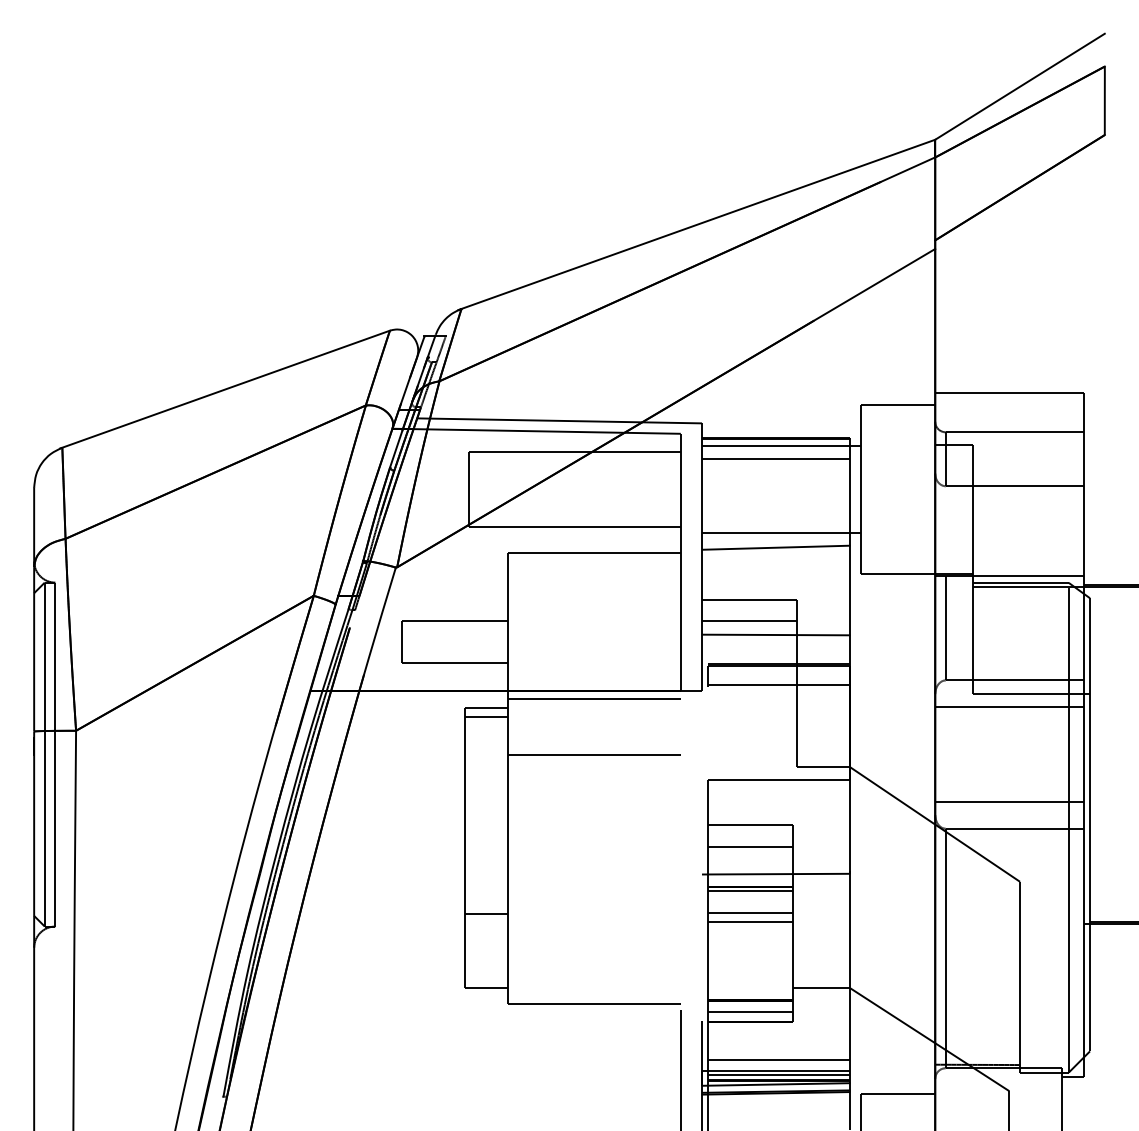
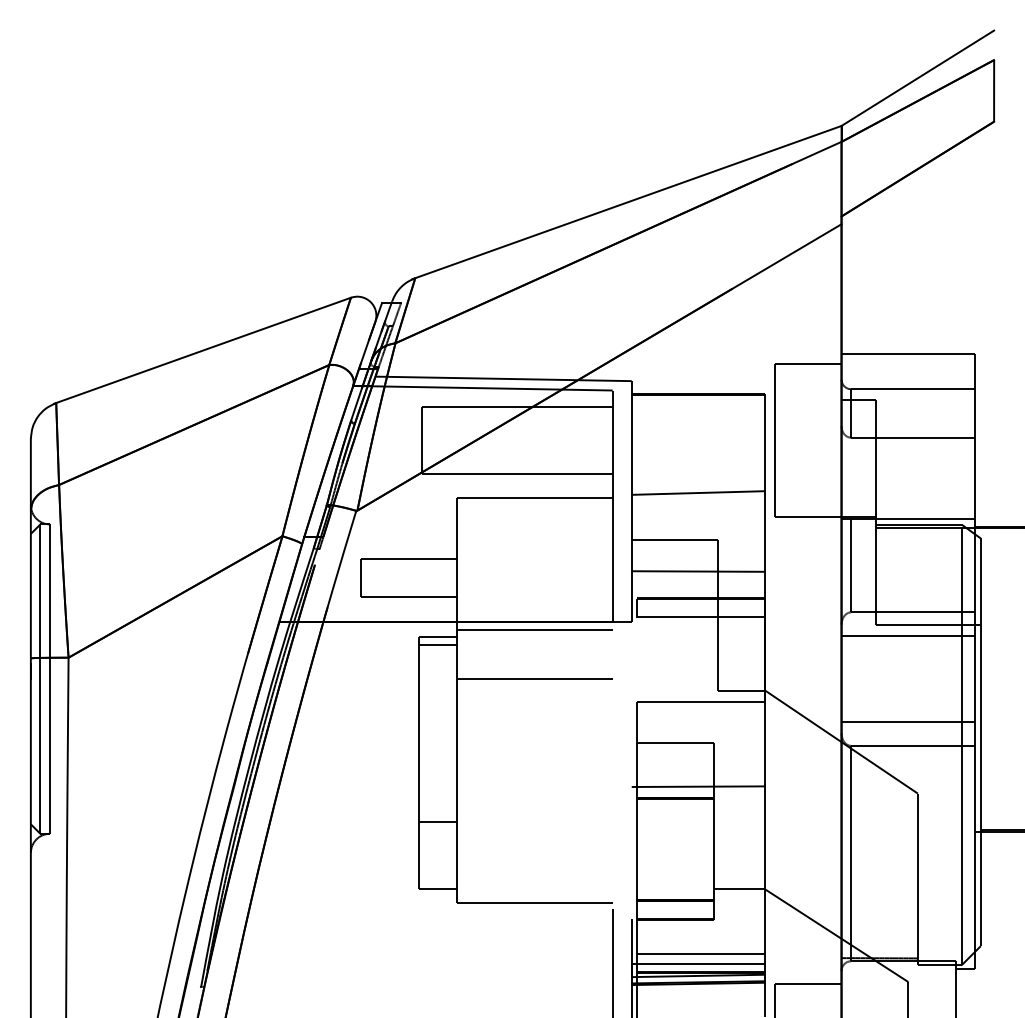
line: (781, 446) -> (703, 401), removed
line: (776, 458) -> (698, 412), removed
line: (781, 533) -> (703, 480), removed
line: (749, 621) -> (674, 559), removed
line: (750, 846) -> (675, 761), removed
line: (750, 891) -> (675, 802), removed
line: (750, 912) -> (675, 821), removed
line: (750, 922) -> (675, 830), removed
line: (750, 1012) -> (675, 911), removed
line: (779, 1075) -> (701, 967), removed

